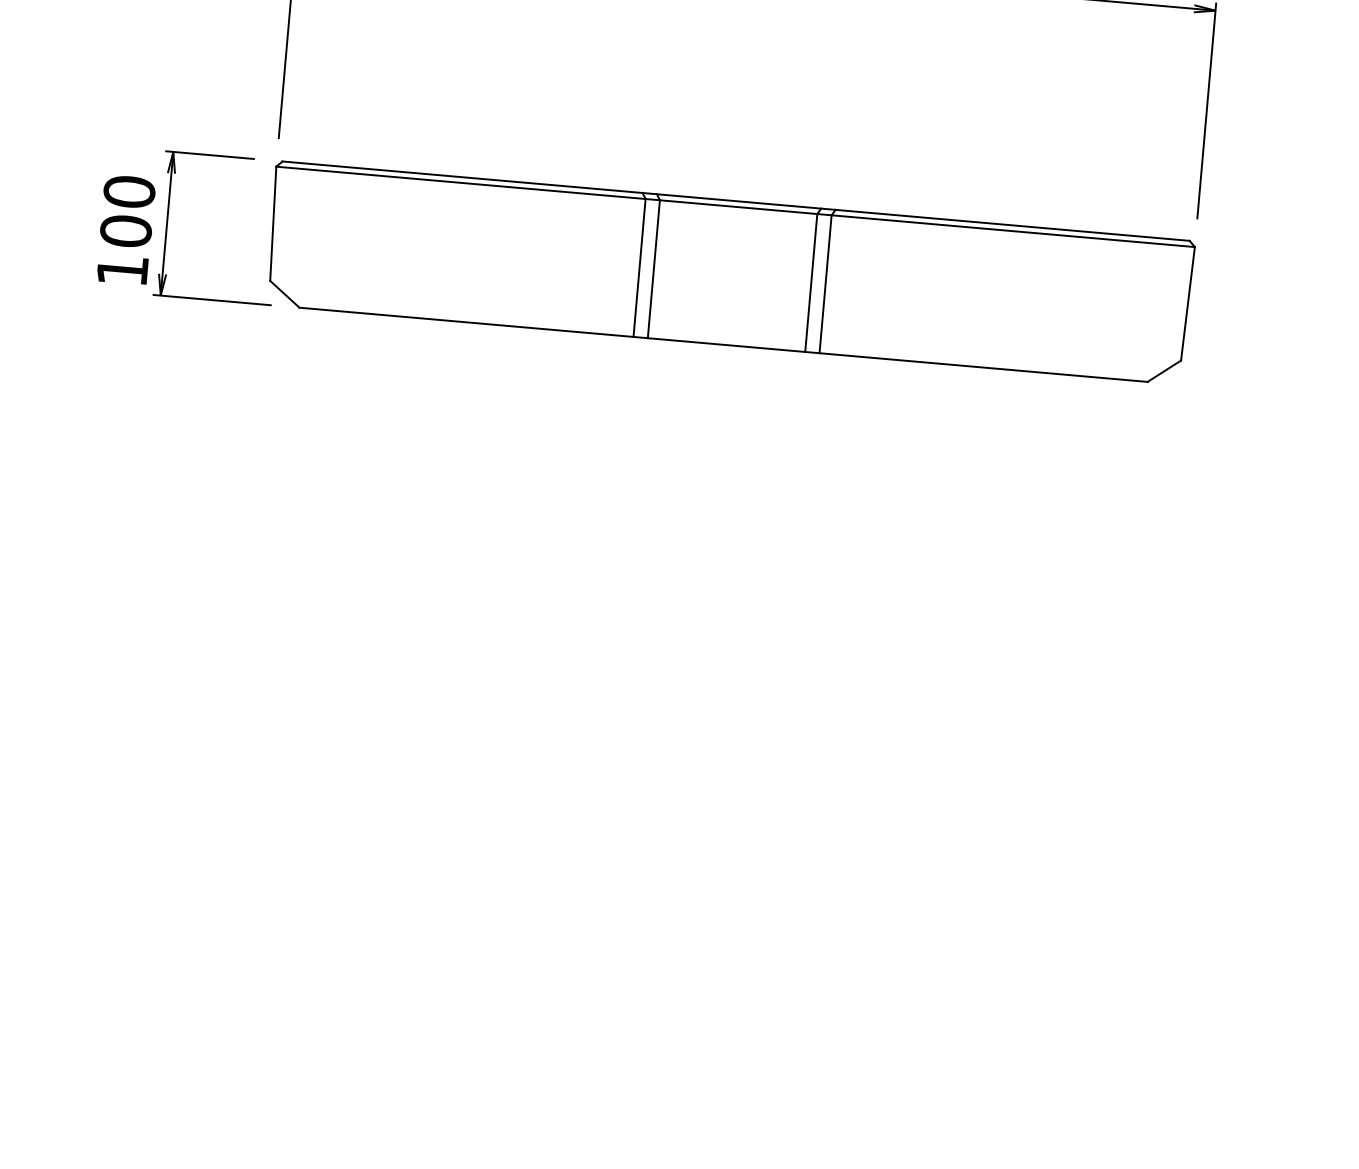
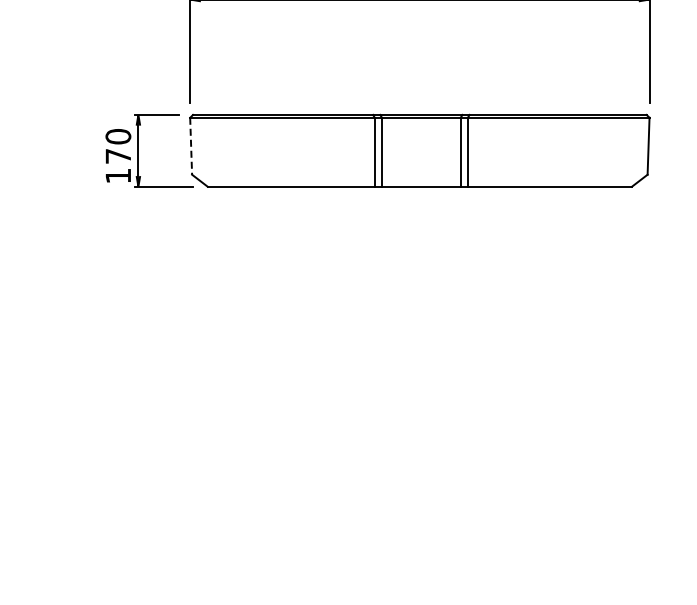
line: (273, 224) -> (191, 146), solid -> dashed
text: (126, 231) -> (118, 156), 100 -> 170

